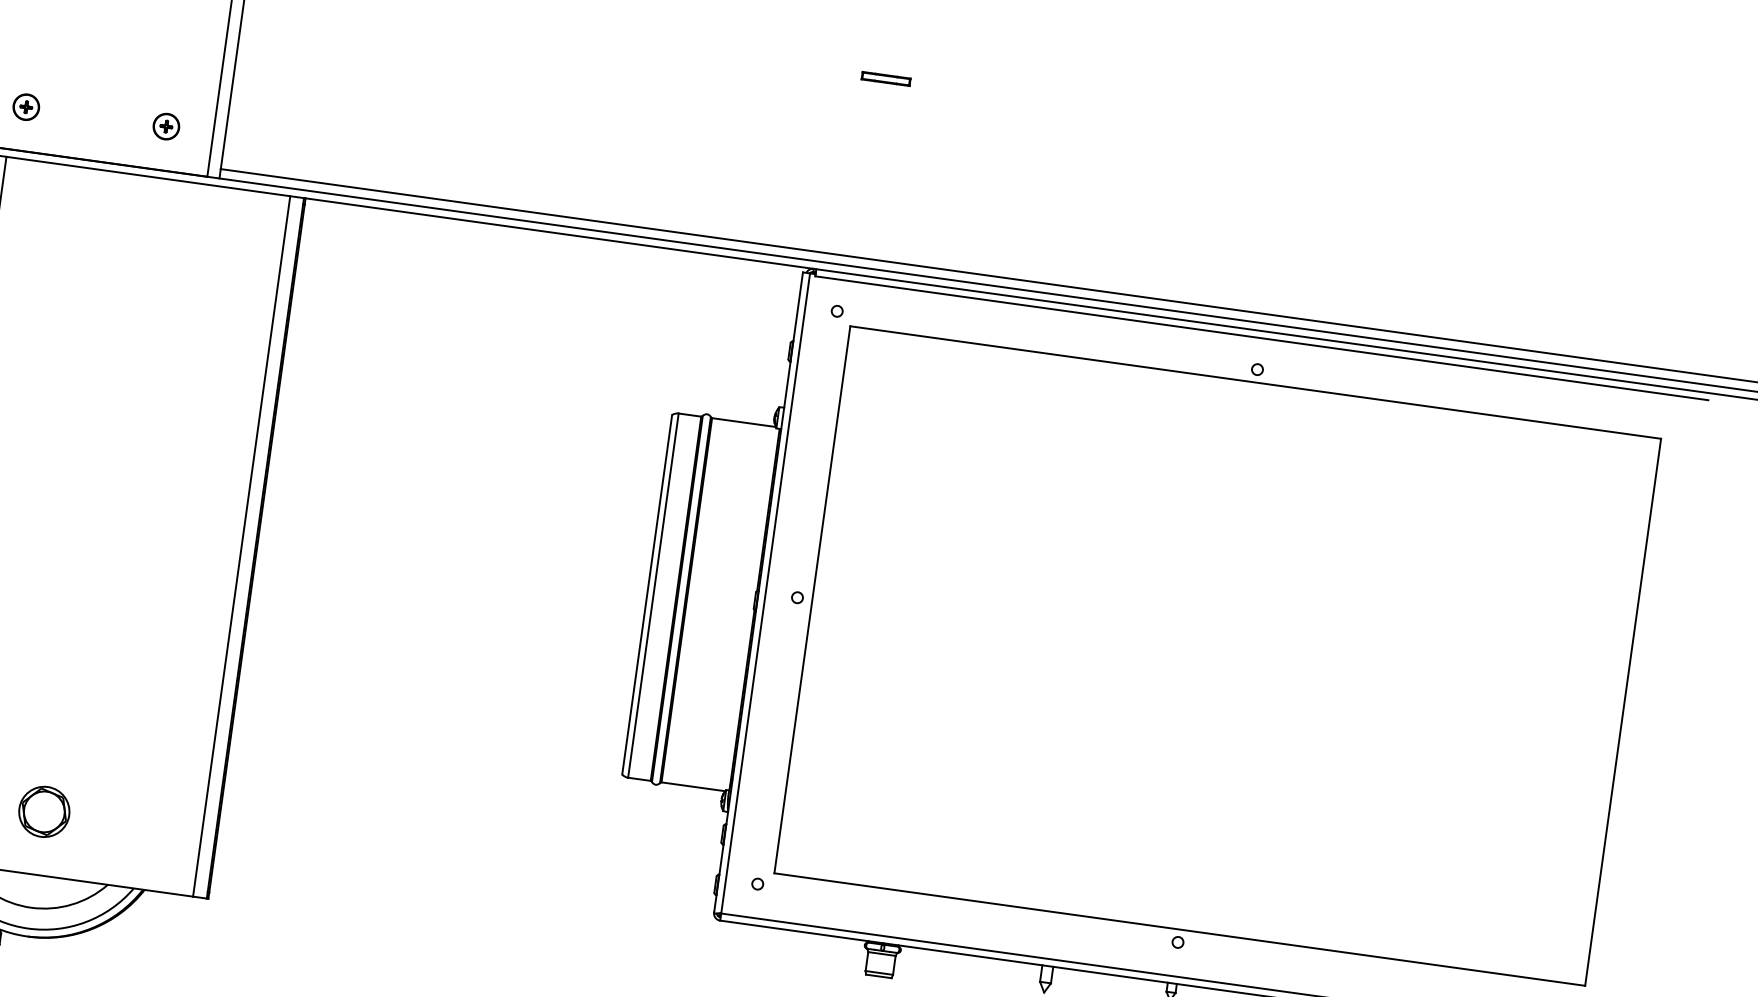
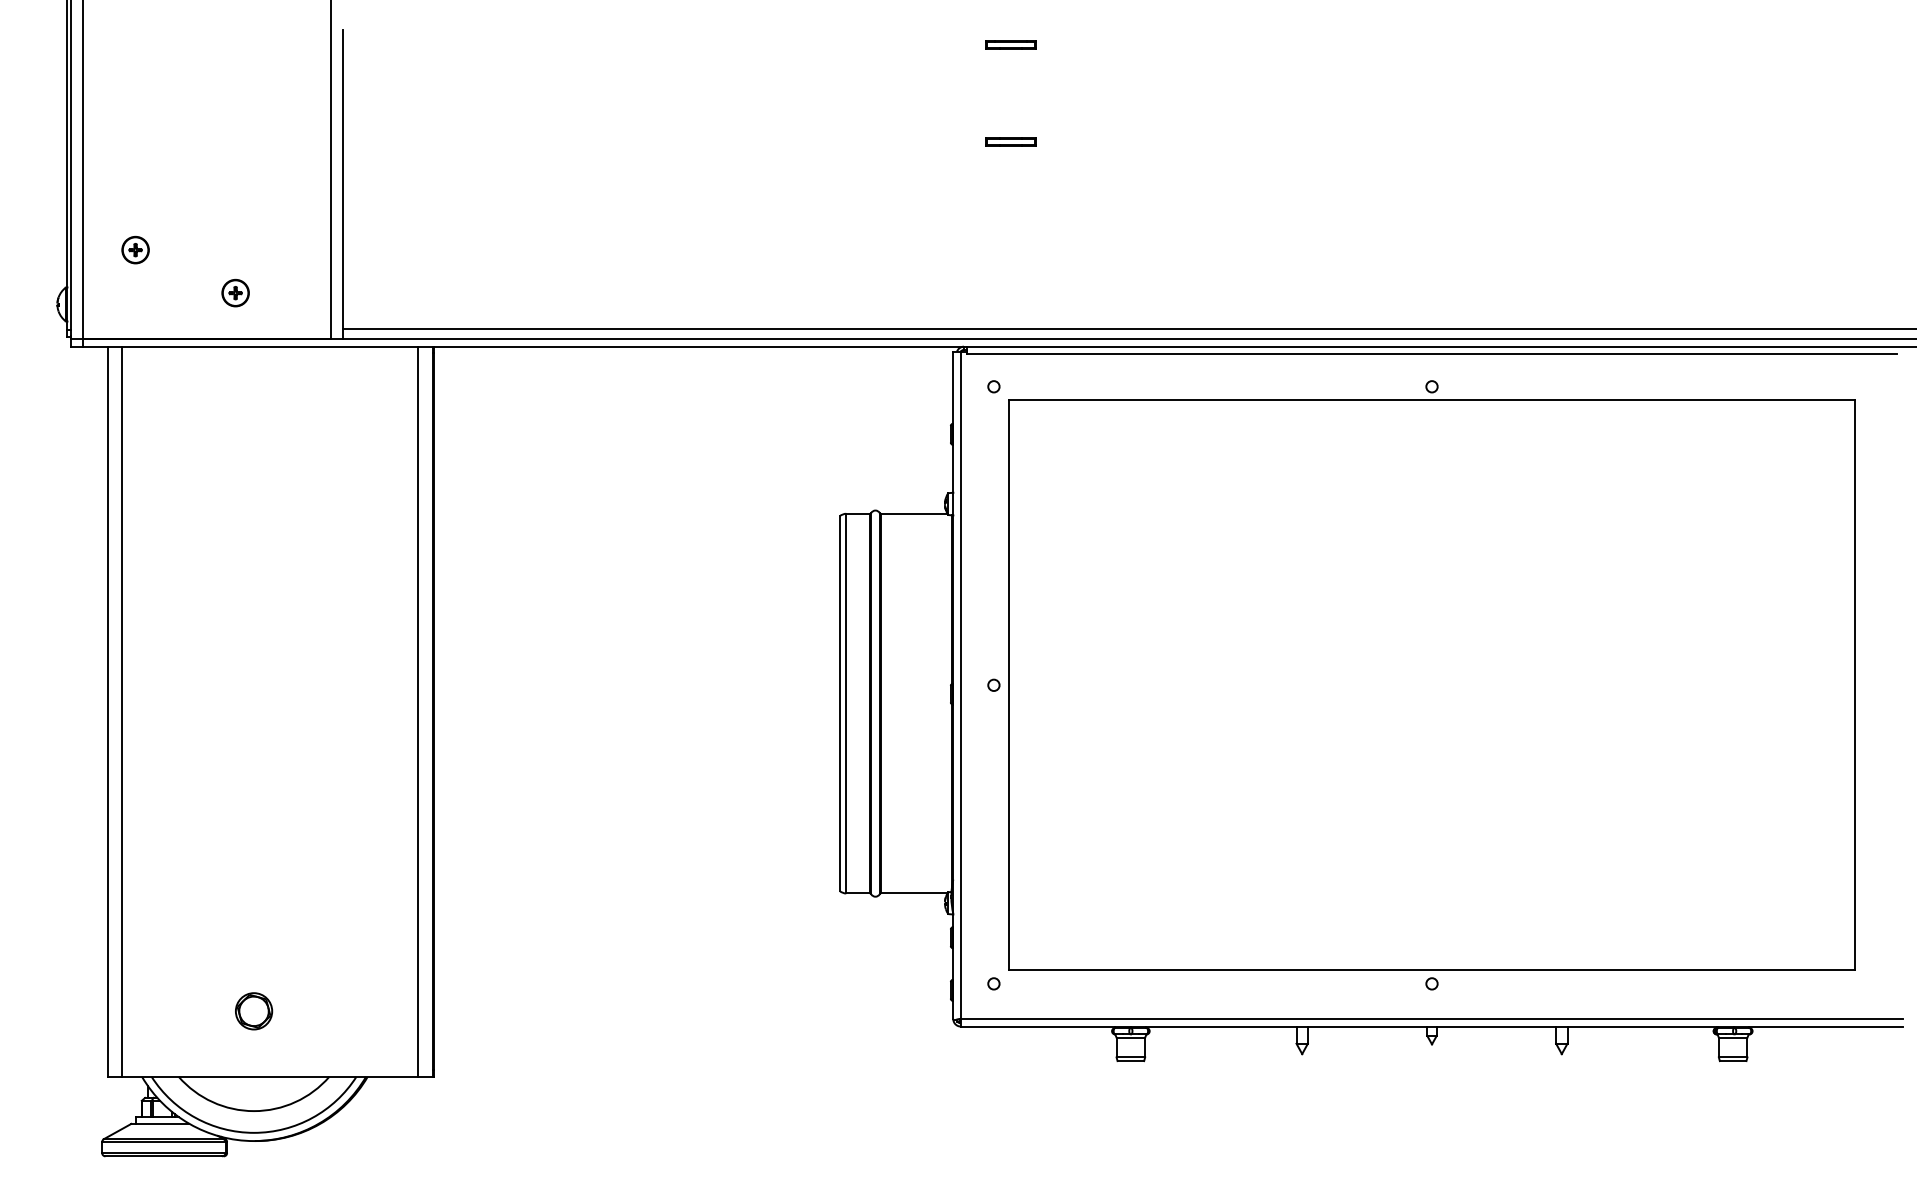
part: (26, 106) -> (135, 249), moved
part: (166, 126) -> (235, 292), moved
part: (43, 812) -> (253, 1011), size x0.7

